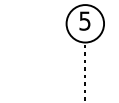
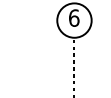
text: (85, 20) -> (74, 17), 5 -> 6

